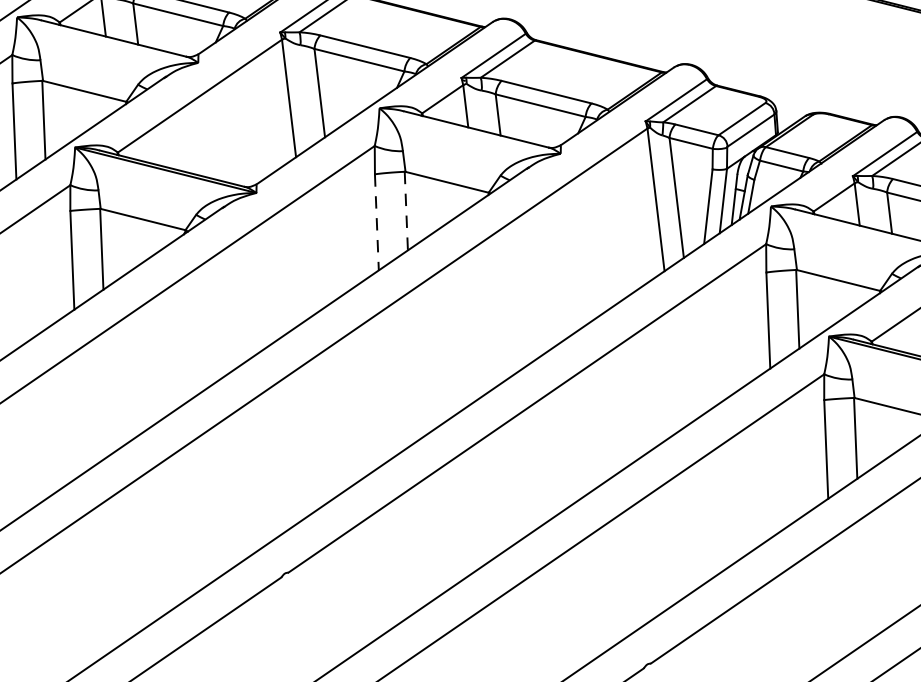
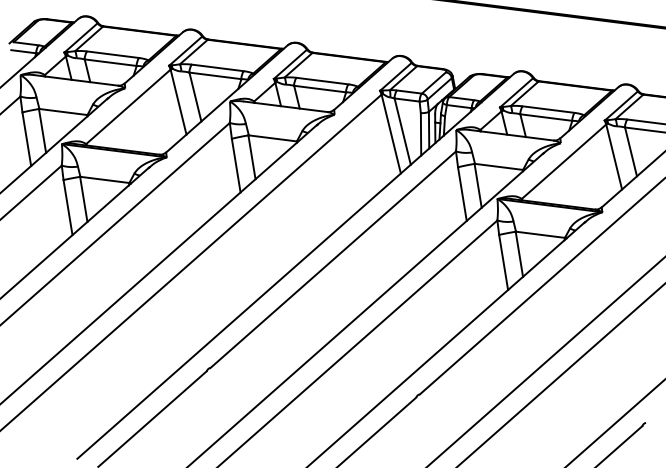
line: (407, 211) -> (252, 157), dashed -> solid
line: (377, 223) -> (236, 166), dashed -> solid

